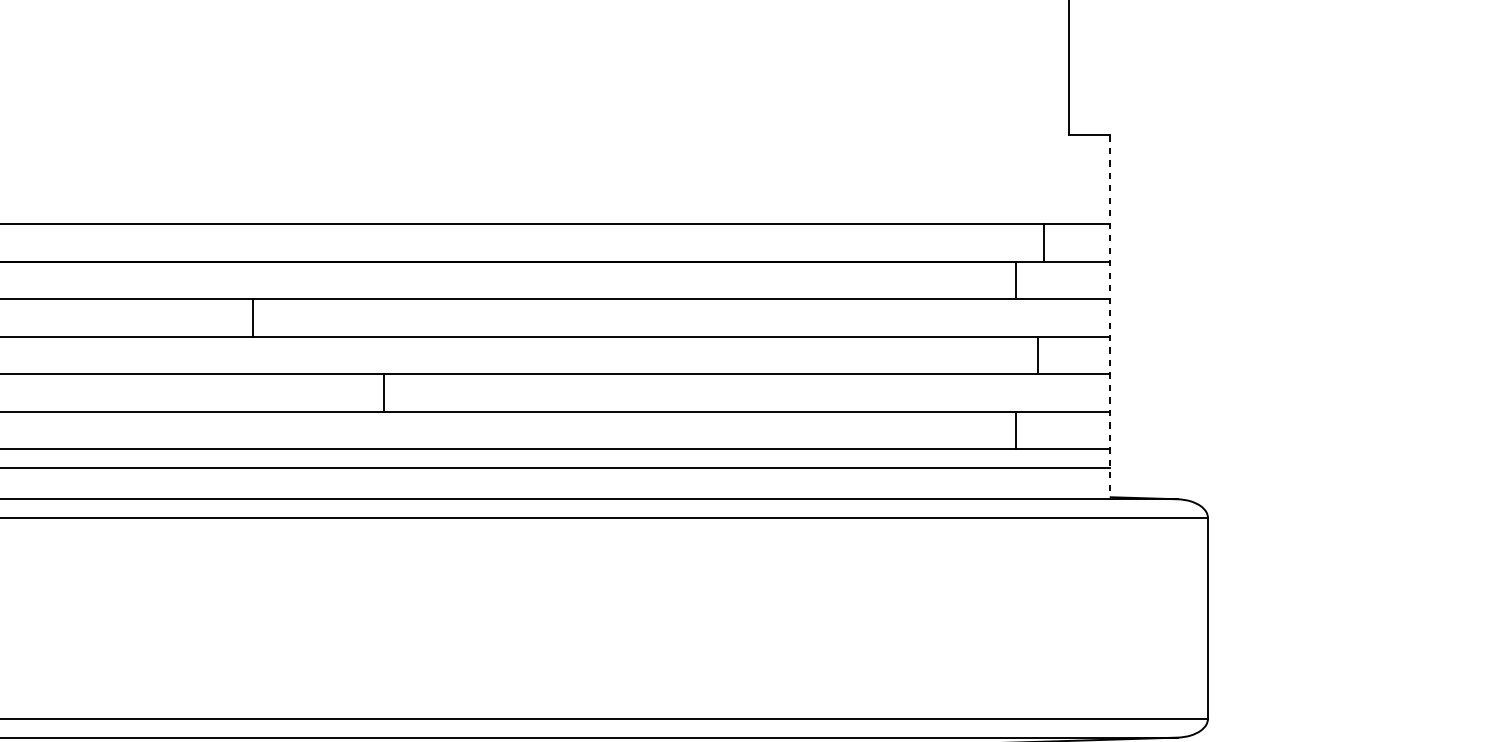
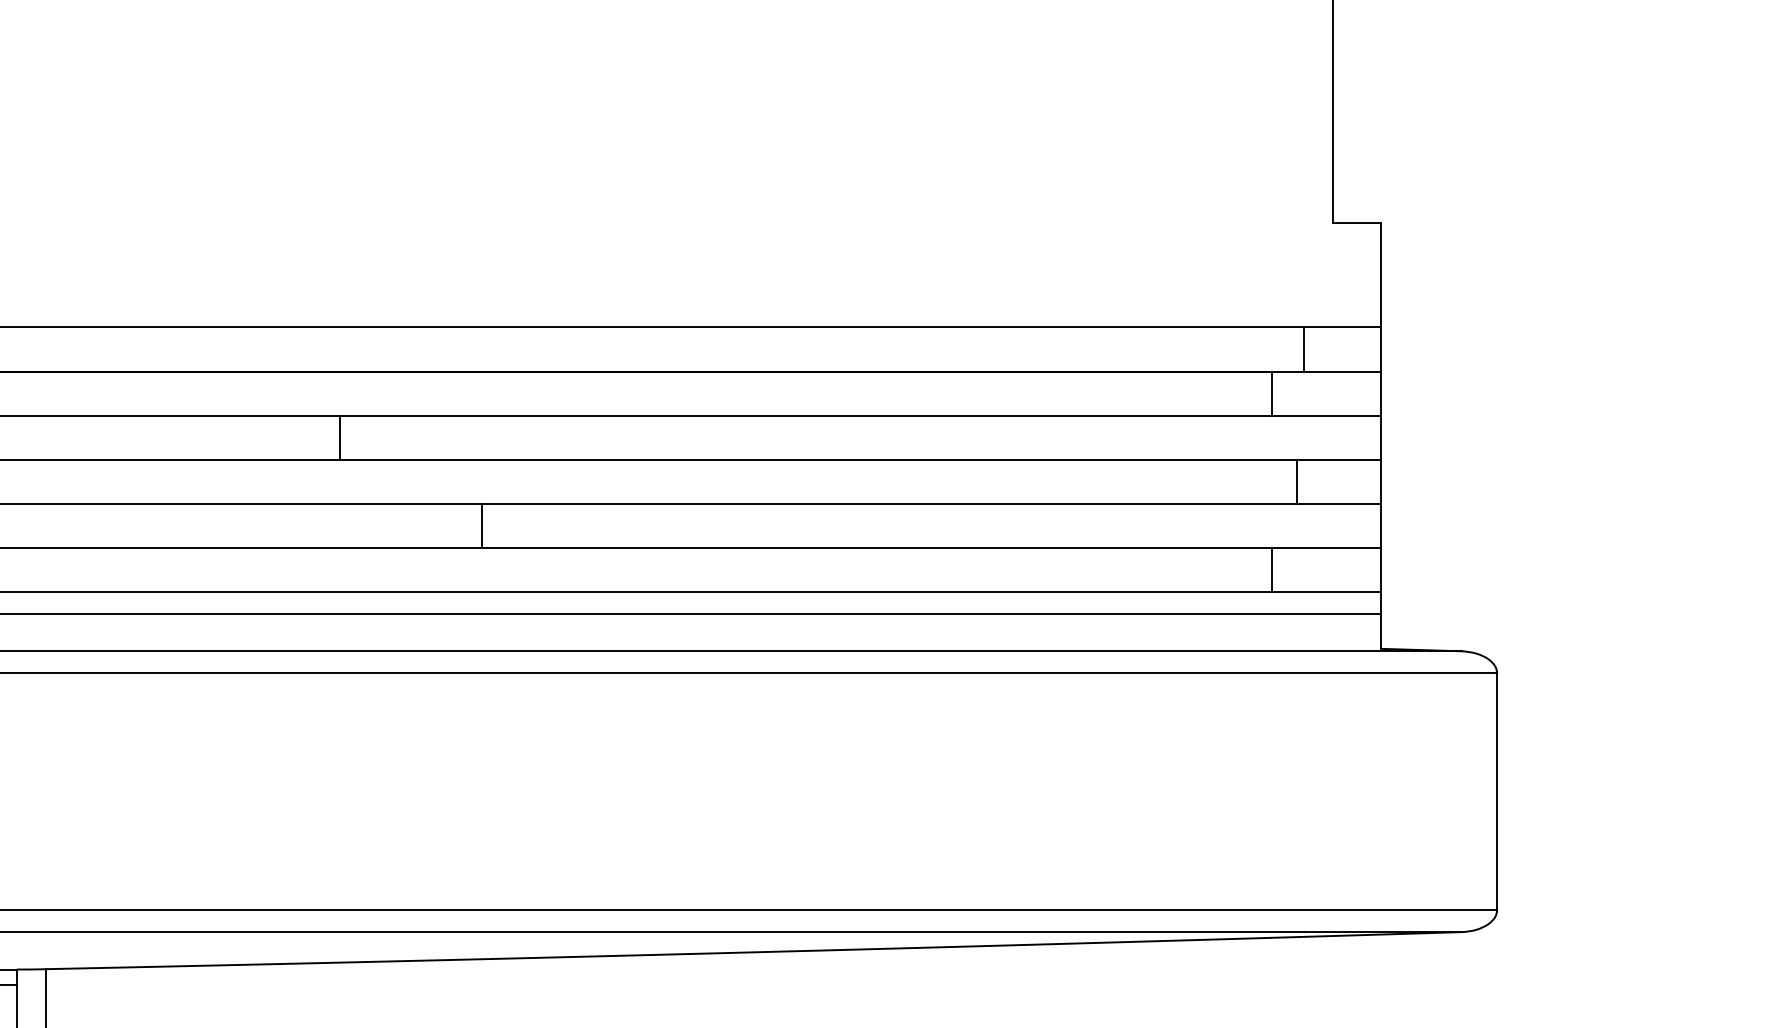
line: (1109, 316) -> (1381, 436), dashed -> solid
line: (253, 317) -> (340, 437), moved
line: (383, 392) -> (481, 525), moved

